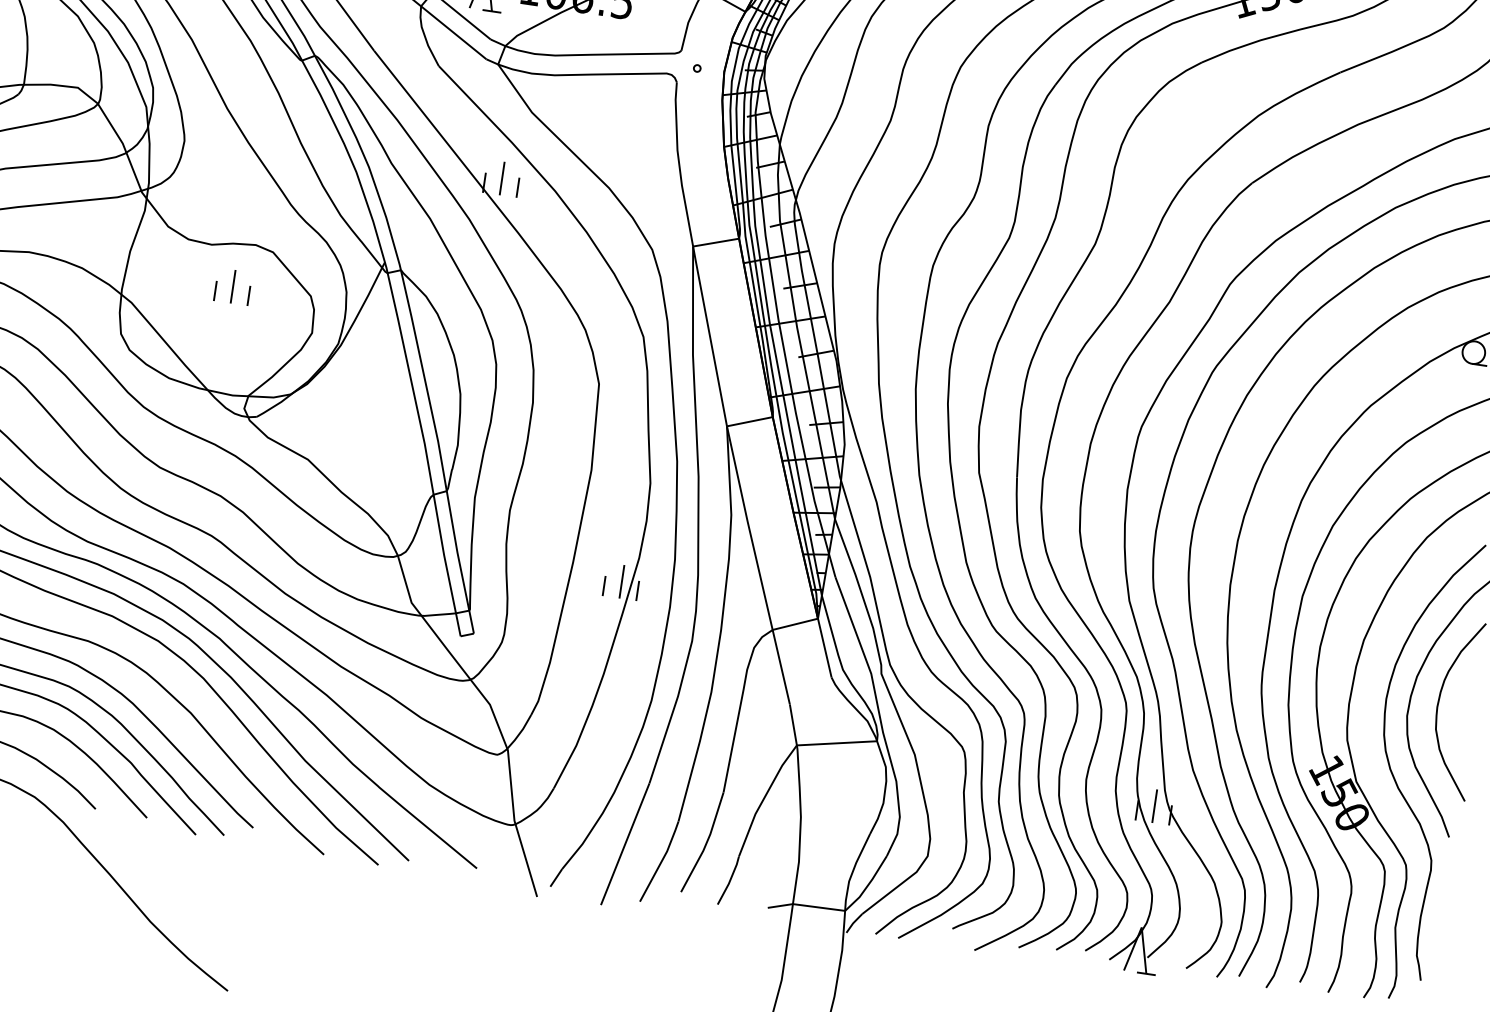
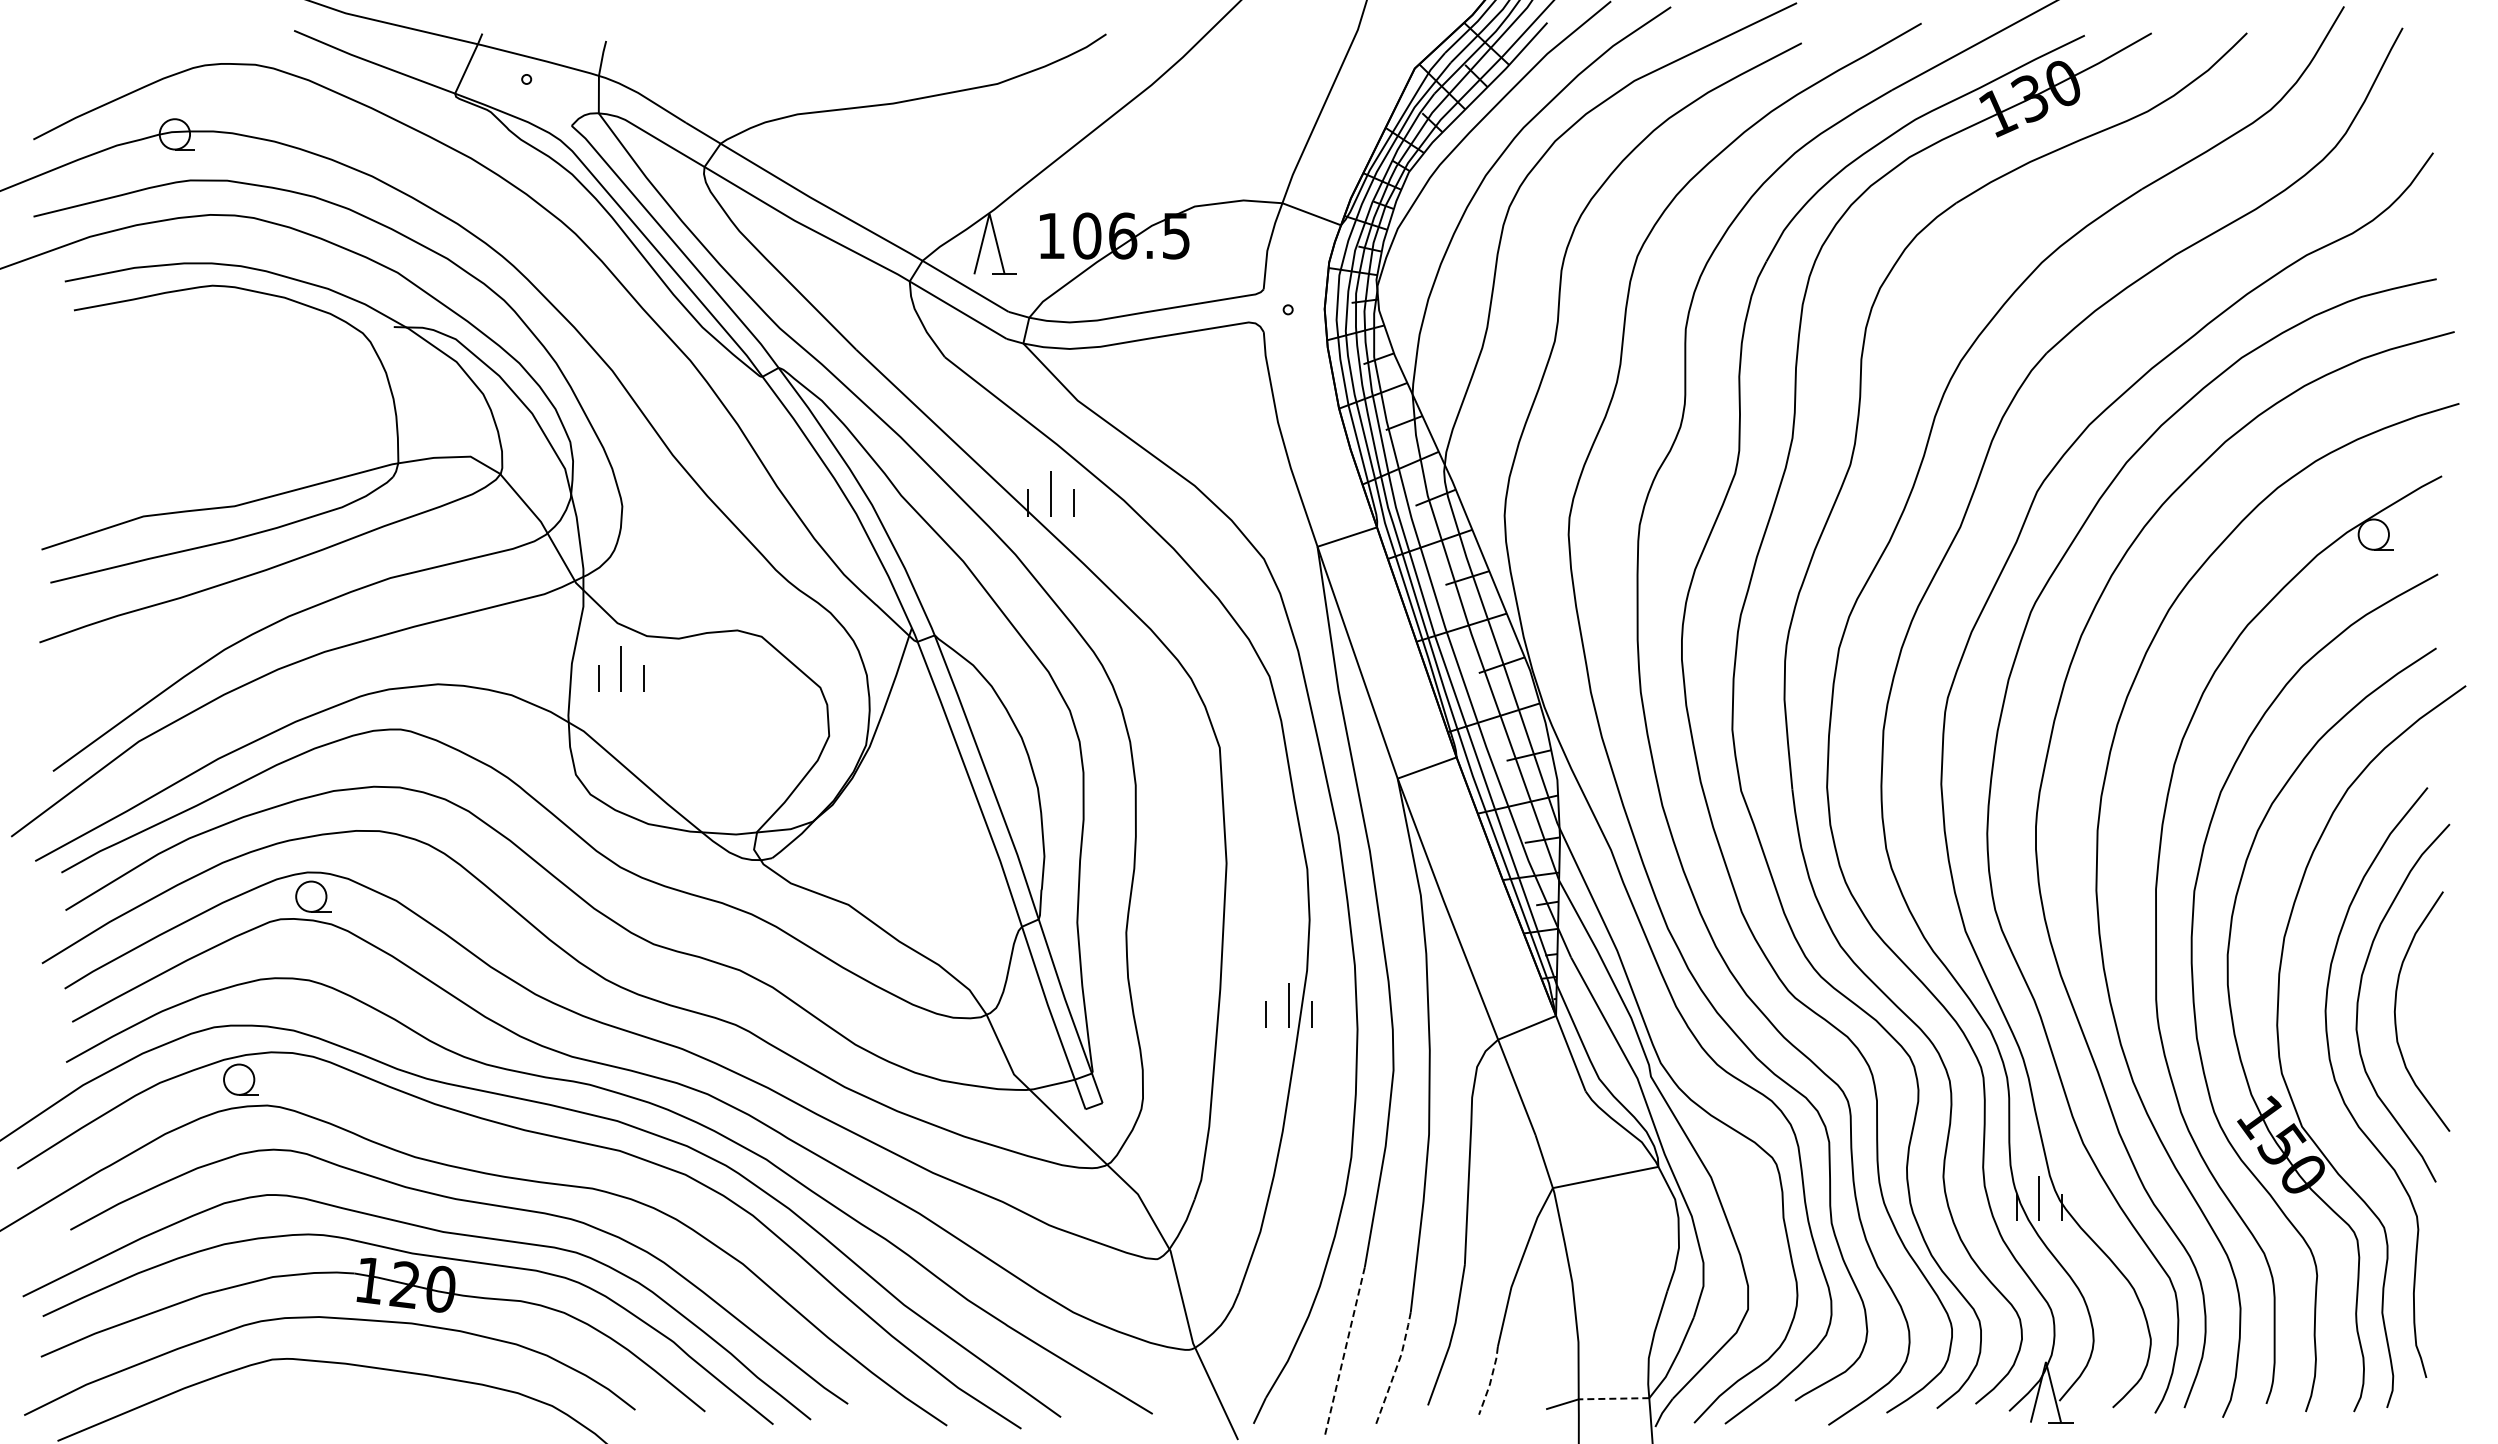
part: (233, 286) -> (621, 668), moved
line: (625, 844) -> (1344, 1352), solid -> dashed
line: (661, 862) -> (1396, 1369), solid -> dashed
line: (729, 881) -> (1490, 1381), solid -> dashed
line: (818, 907) -> (1613, 1398), solid -> dashed

